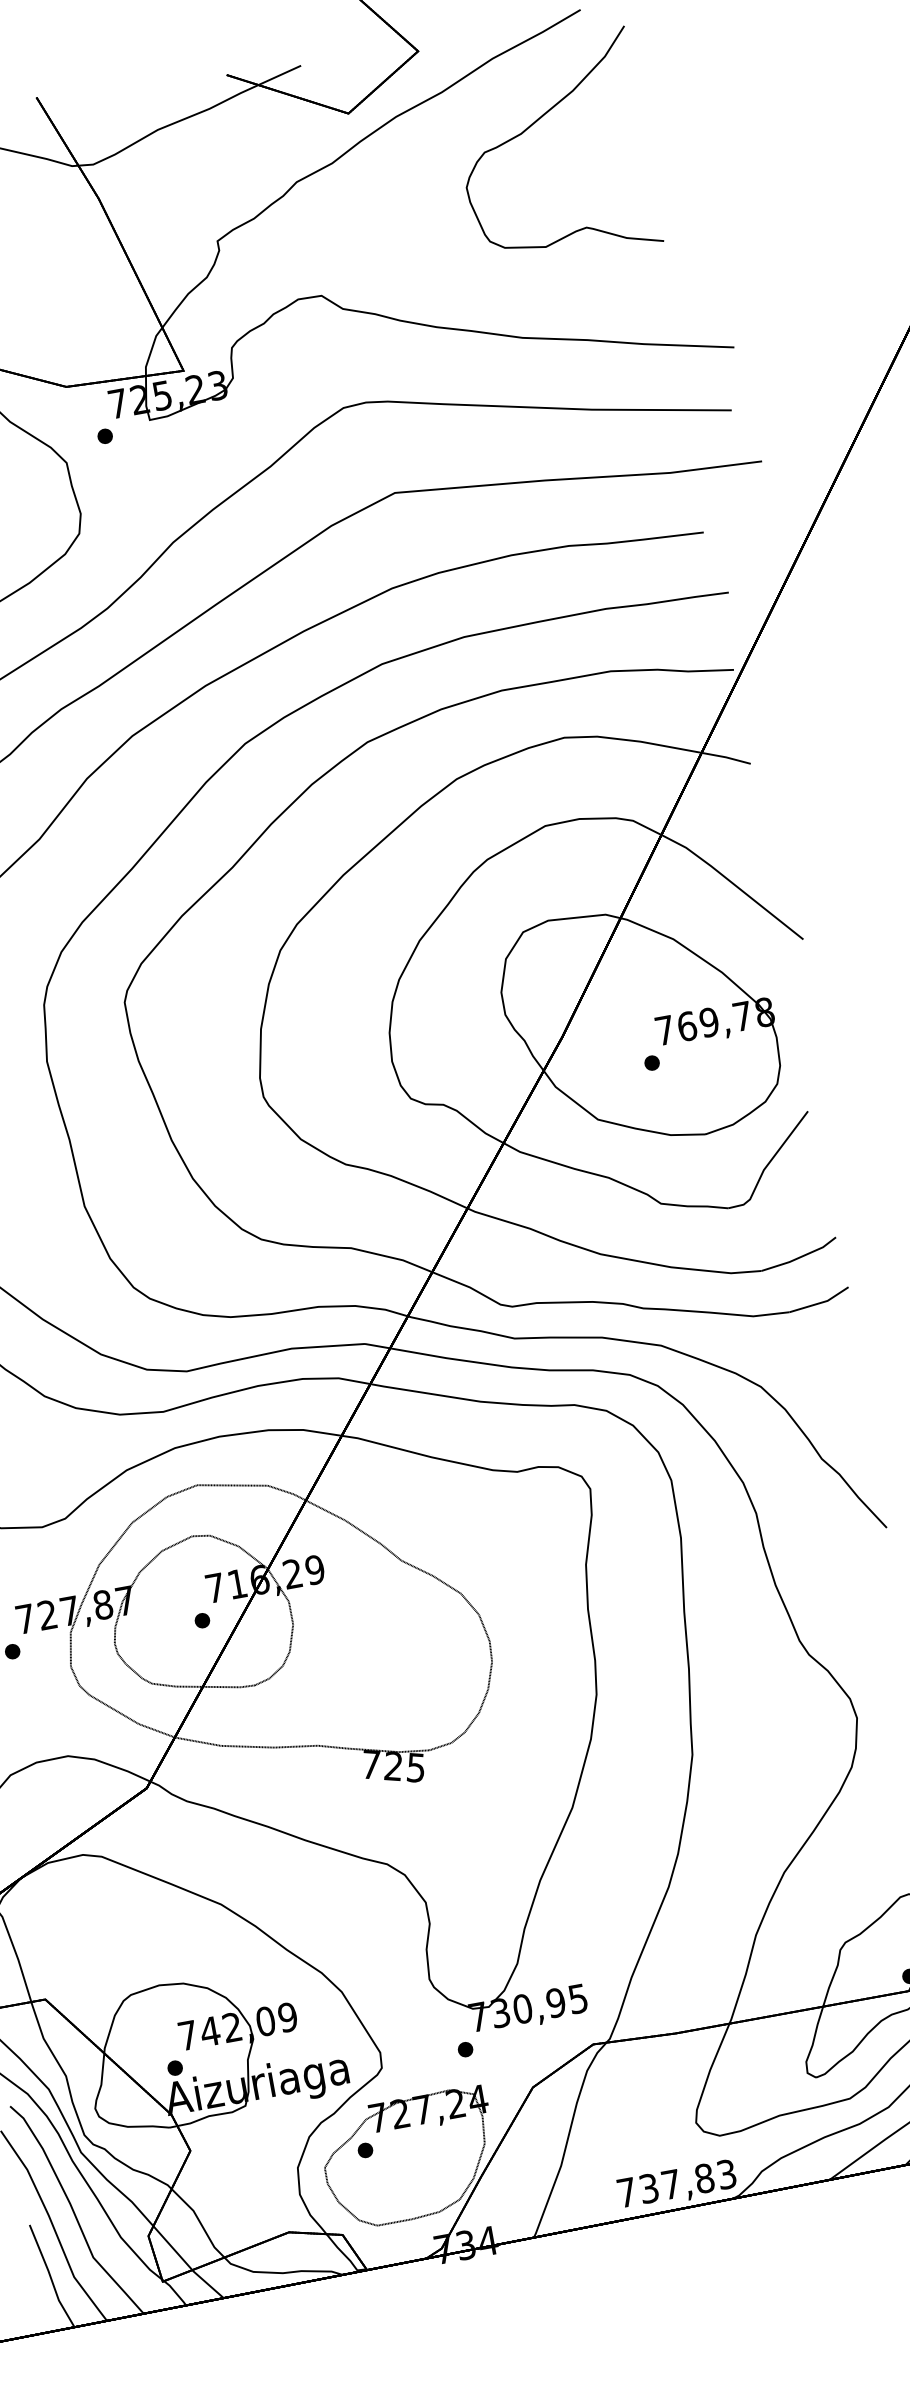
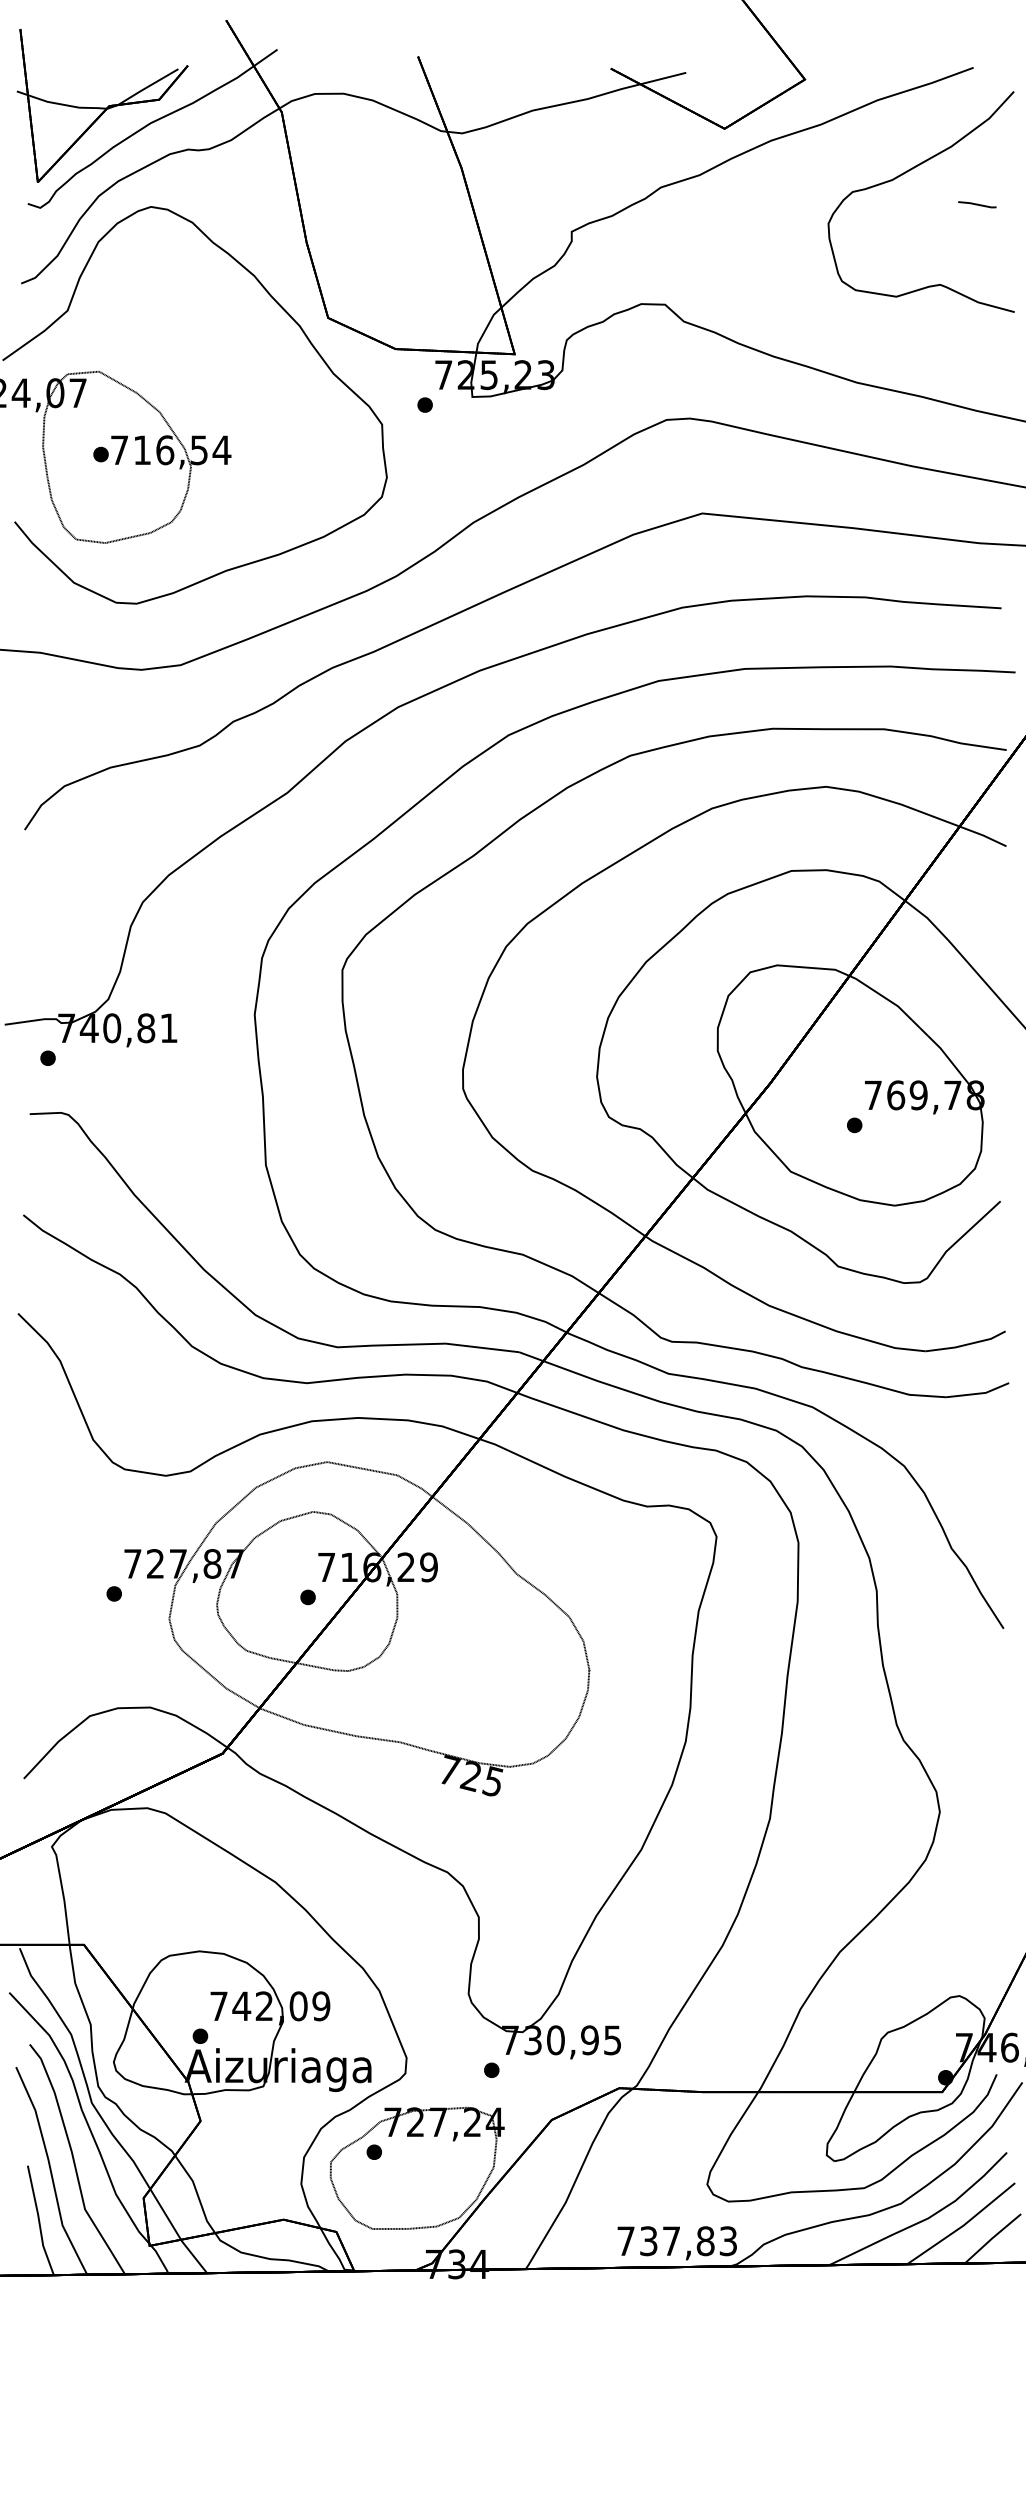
line: (608, 142) -> (977, 204), added

